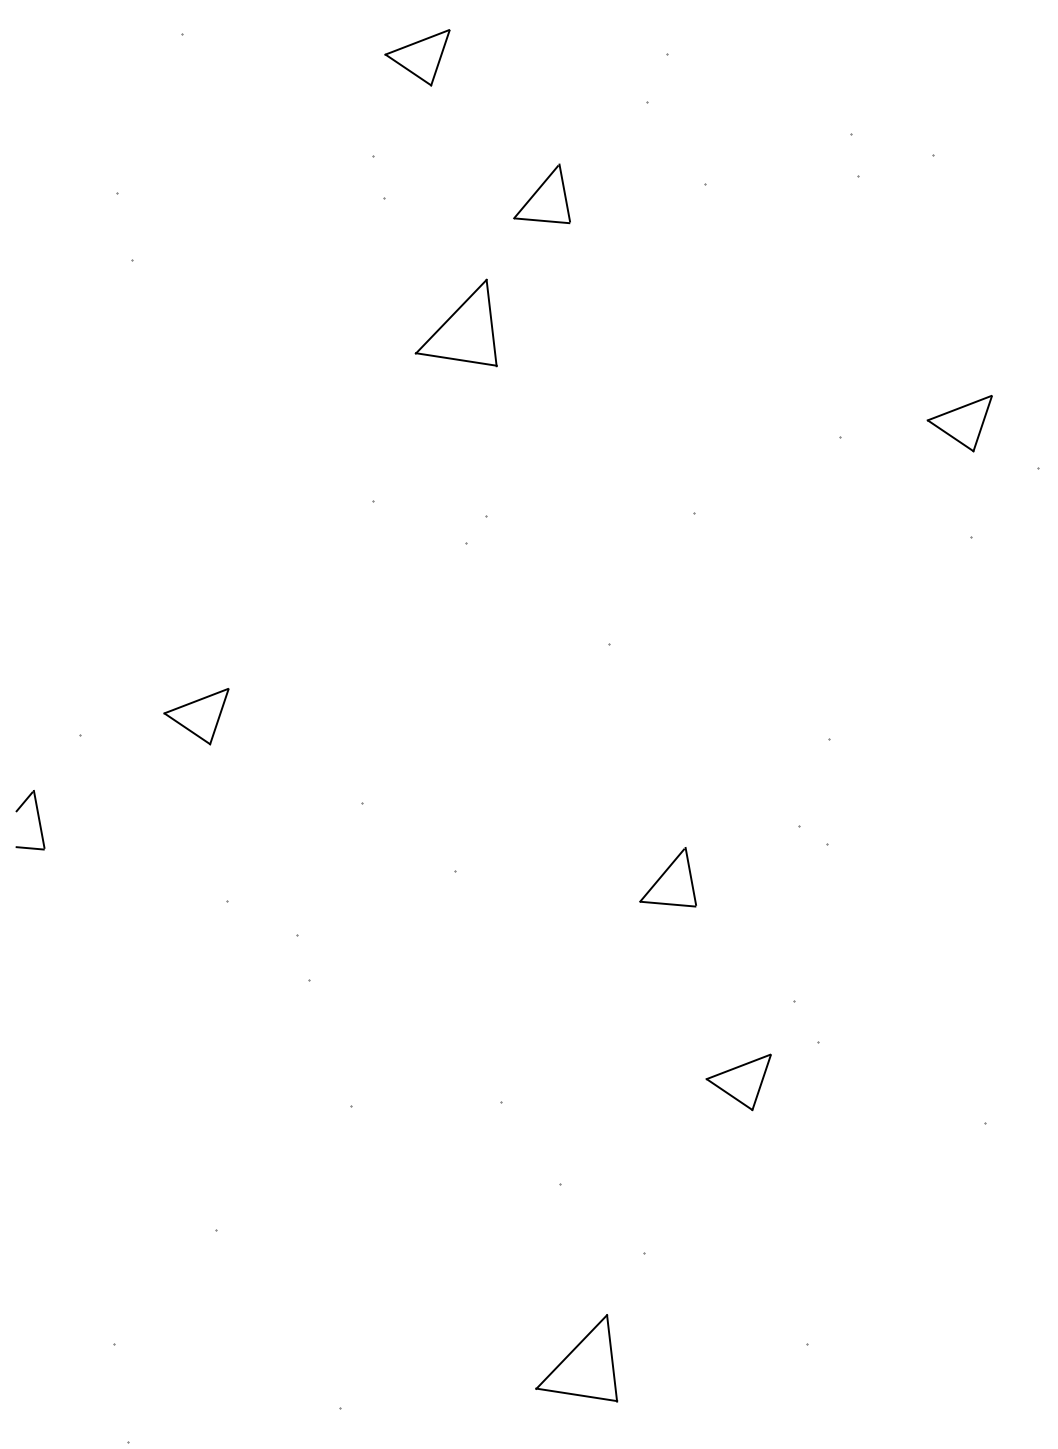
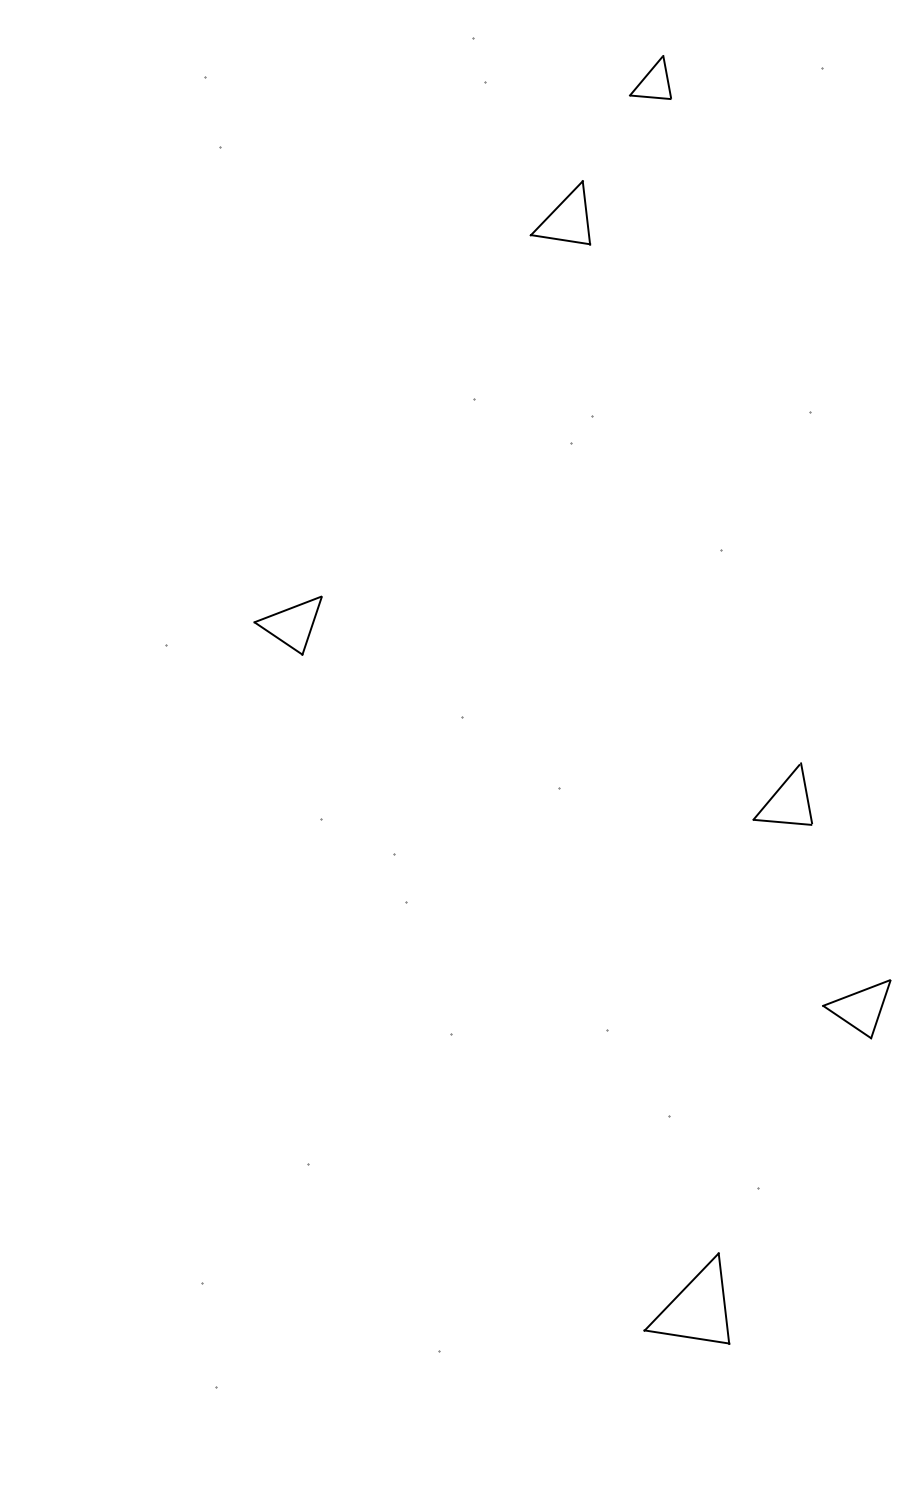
part: (541, 193) -> (649, 77), size x0.7
part: (455, 322) -> (559, 212), size x0.7
part: (38, 820) -> (122, 734), removed

